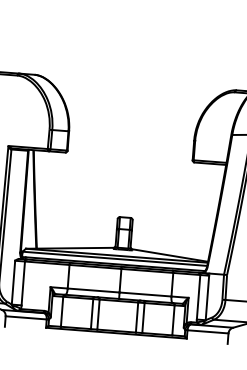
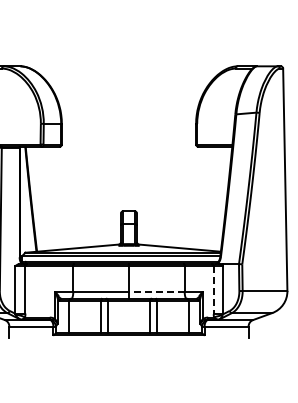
line: (145, 294) -> (156, 291), solid -> dashed
line: (198, 297) -> (213, 290), solid -> dashed

